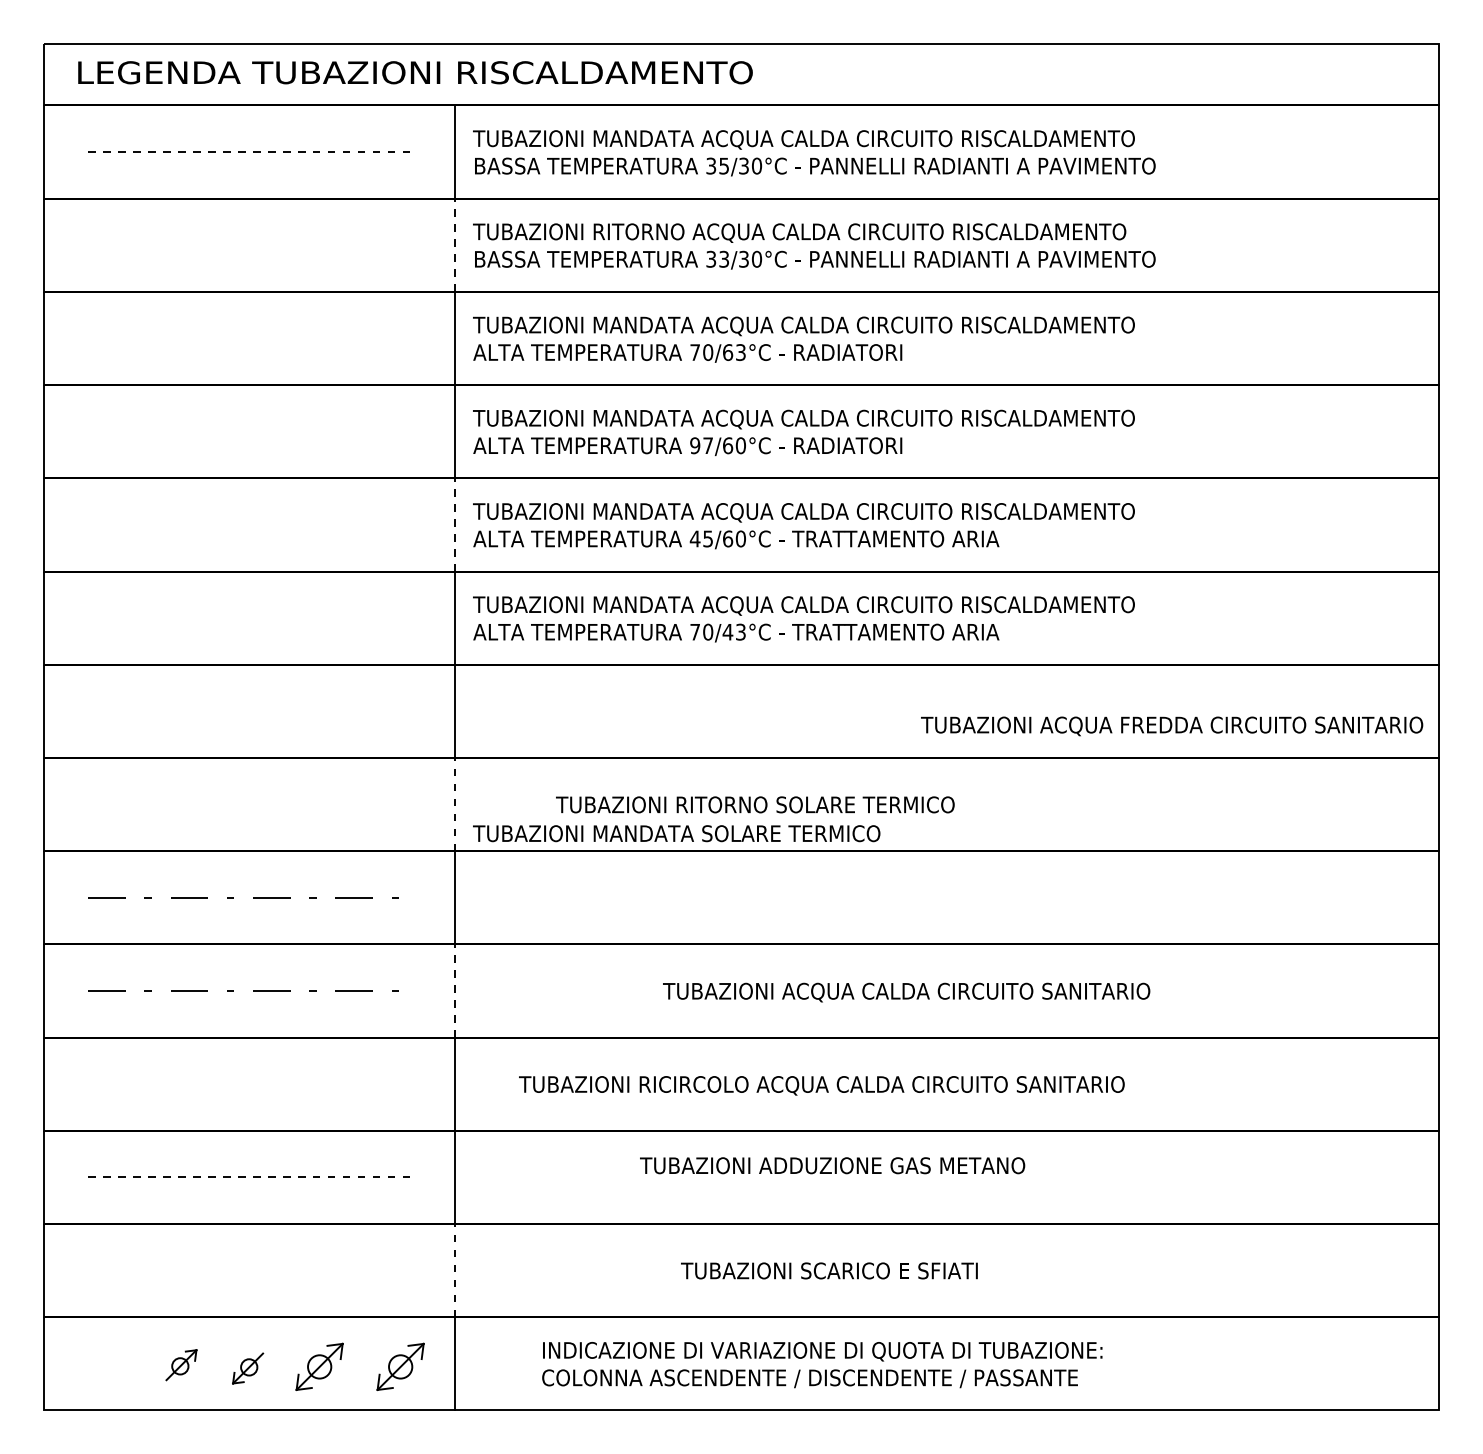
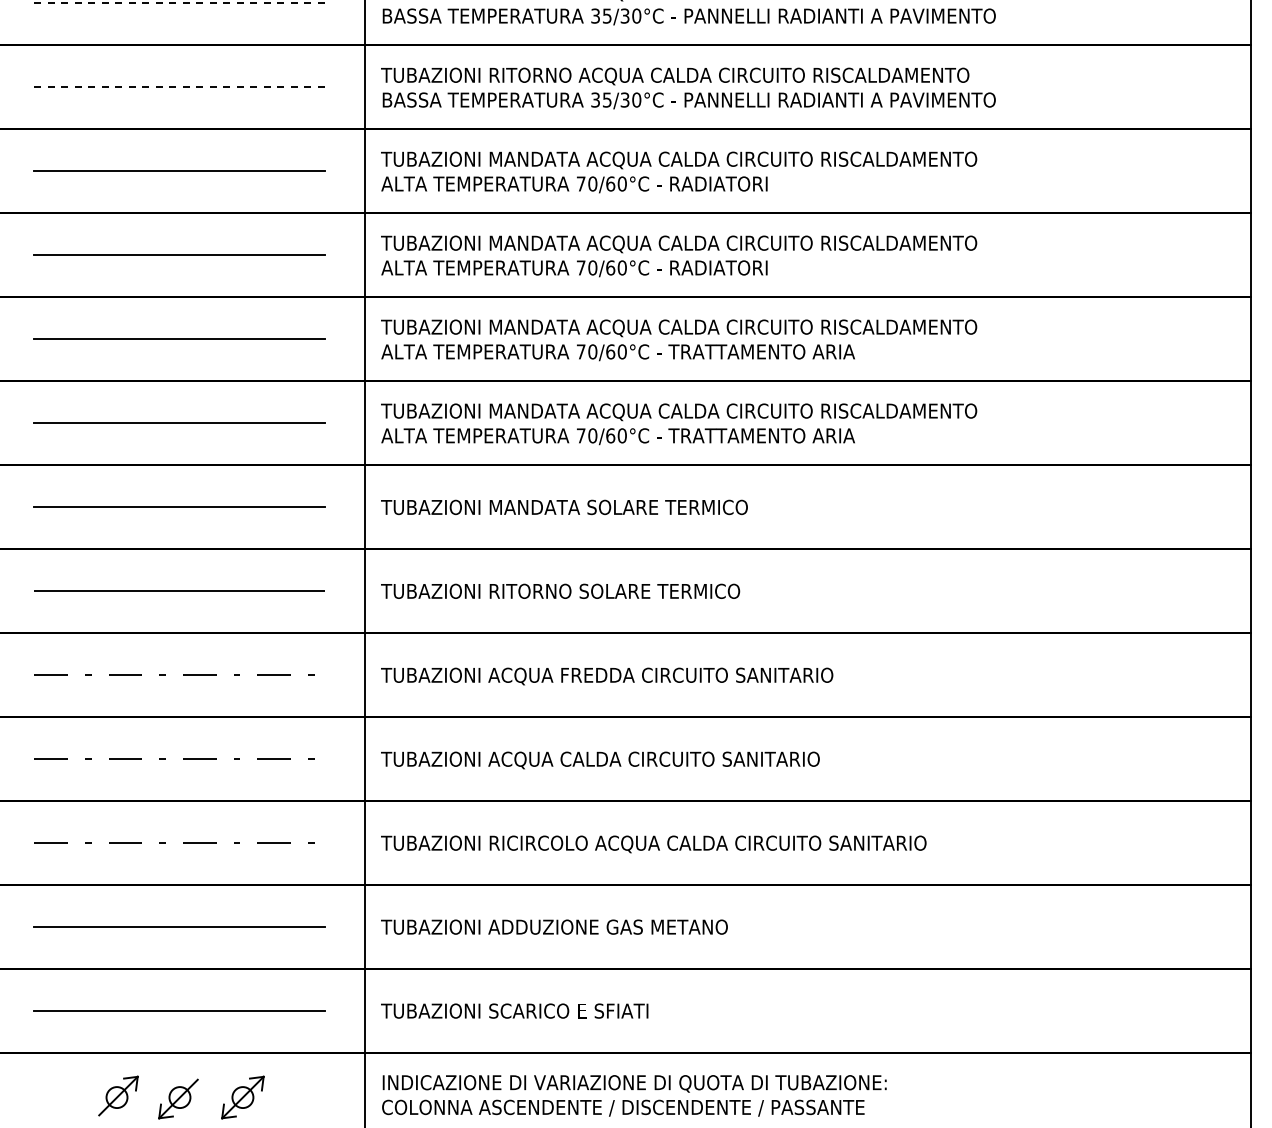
line: (245, 244) -> (176, 86), added
line: (455, 245) -> (365, 87), dashed -> solid
text: (723, 258) -> (606, 99), 33/30°C -> 35/30°C
line: (249, 338) -> (179, 171), added
text: (740, 352) -> (621, 183), 70/63°C -> 70/60°C
line: (249, 431) -> (179, 255), added
text: (701, 445) -> (586, 267), 97/60°C -> 70/60°C
line: (249, 524) -> (179, 338), added
line: (455, 524) -> (365, 338), dashed -> solid
text: (701, 538) -> (586, 351), 45/60°C -> 70/60°C
line: (249, 618) -> (179, 423), added
text: (733, 631) -> (615, 435), 70/43°C -> 70/60°C
line: (249, 711) -> (179, 507), added
text: (1172, 726) -> (607, 676), moved
line: (249, 804) -> (179, 591), added
line: (455, 804) -> (365, 591), dashed -> solid
text: (755, 804) -> (560, 591), moved
text: (676, 833) -> (564, 507), moved
line: (455, 991) -> (365, 759), dashed -> solid
text: (906, 992) -> (600, 760), moved
line: (233, 1083) -> (165, 842), added
text: (821, 1085) -> (653, 844), moved
text: (832, 1165) -> (554, 926), moved
line: (249, 1177) -> (179, 926), dashed -> solid
line: (249, 1270) -> (179, 1010), added
line: (455, 1270) -> (365, 1010), dashed -> solid
text: (829, 1270) -> (514, 1010), moved
part: (181, 1364) -> (118, 1095), size x1.43
text: (822, 1365) -> (634, 1096), moved
part: (400, 1366) -> (315, 1097), removed
part: (247, 1368) -> (177, 1098), size x1.43

